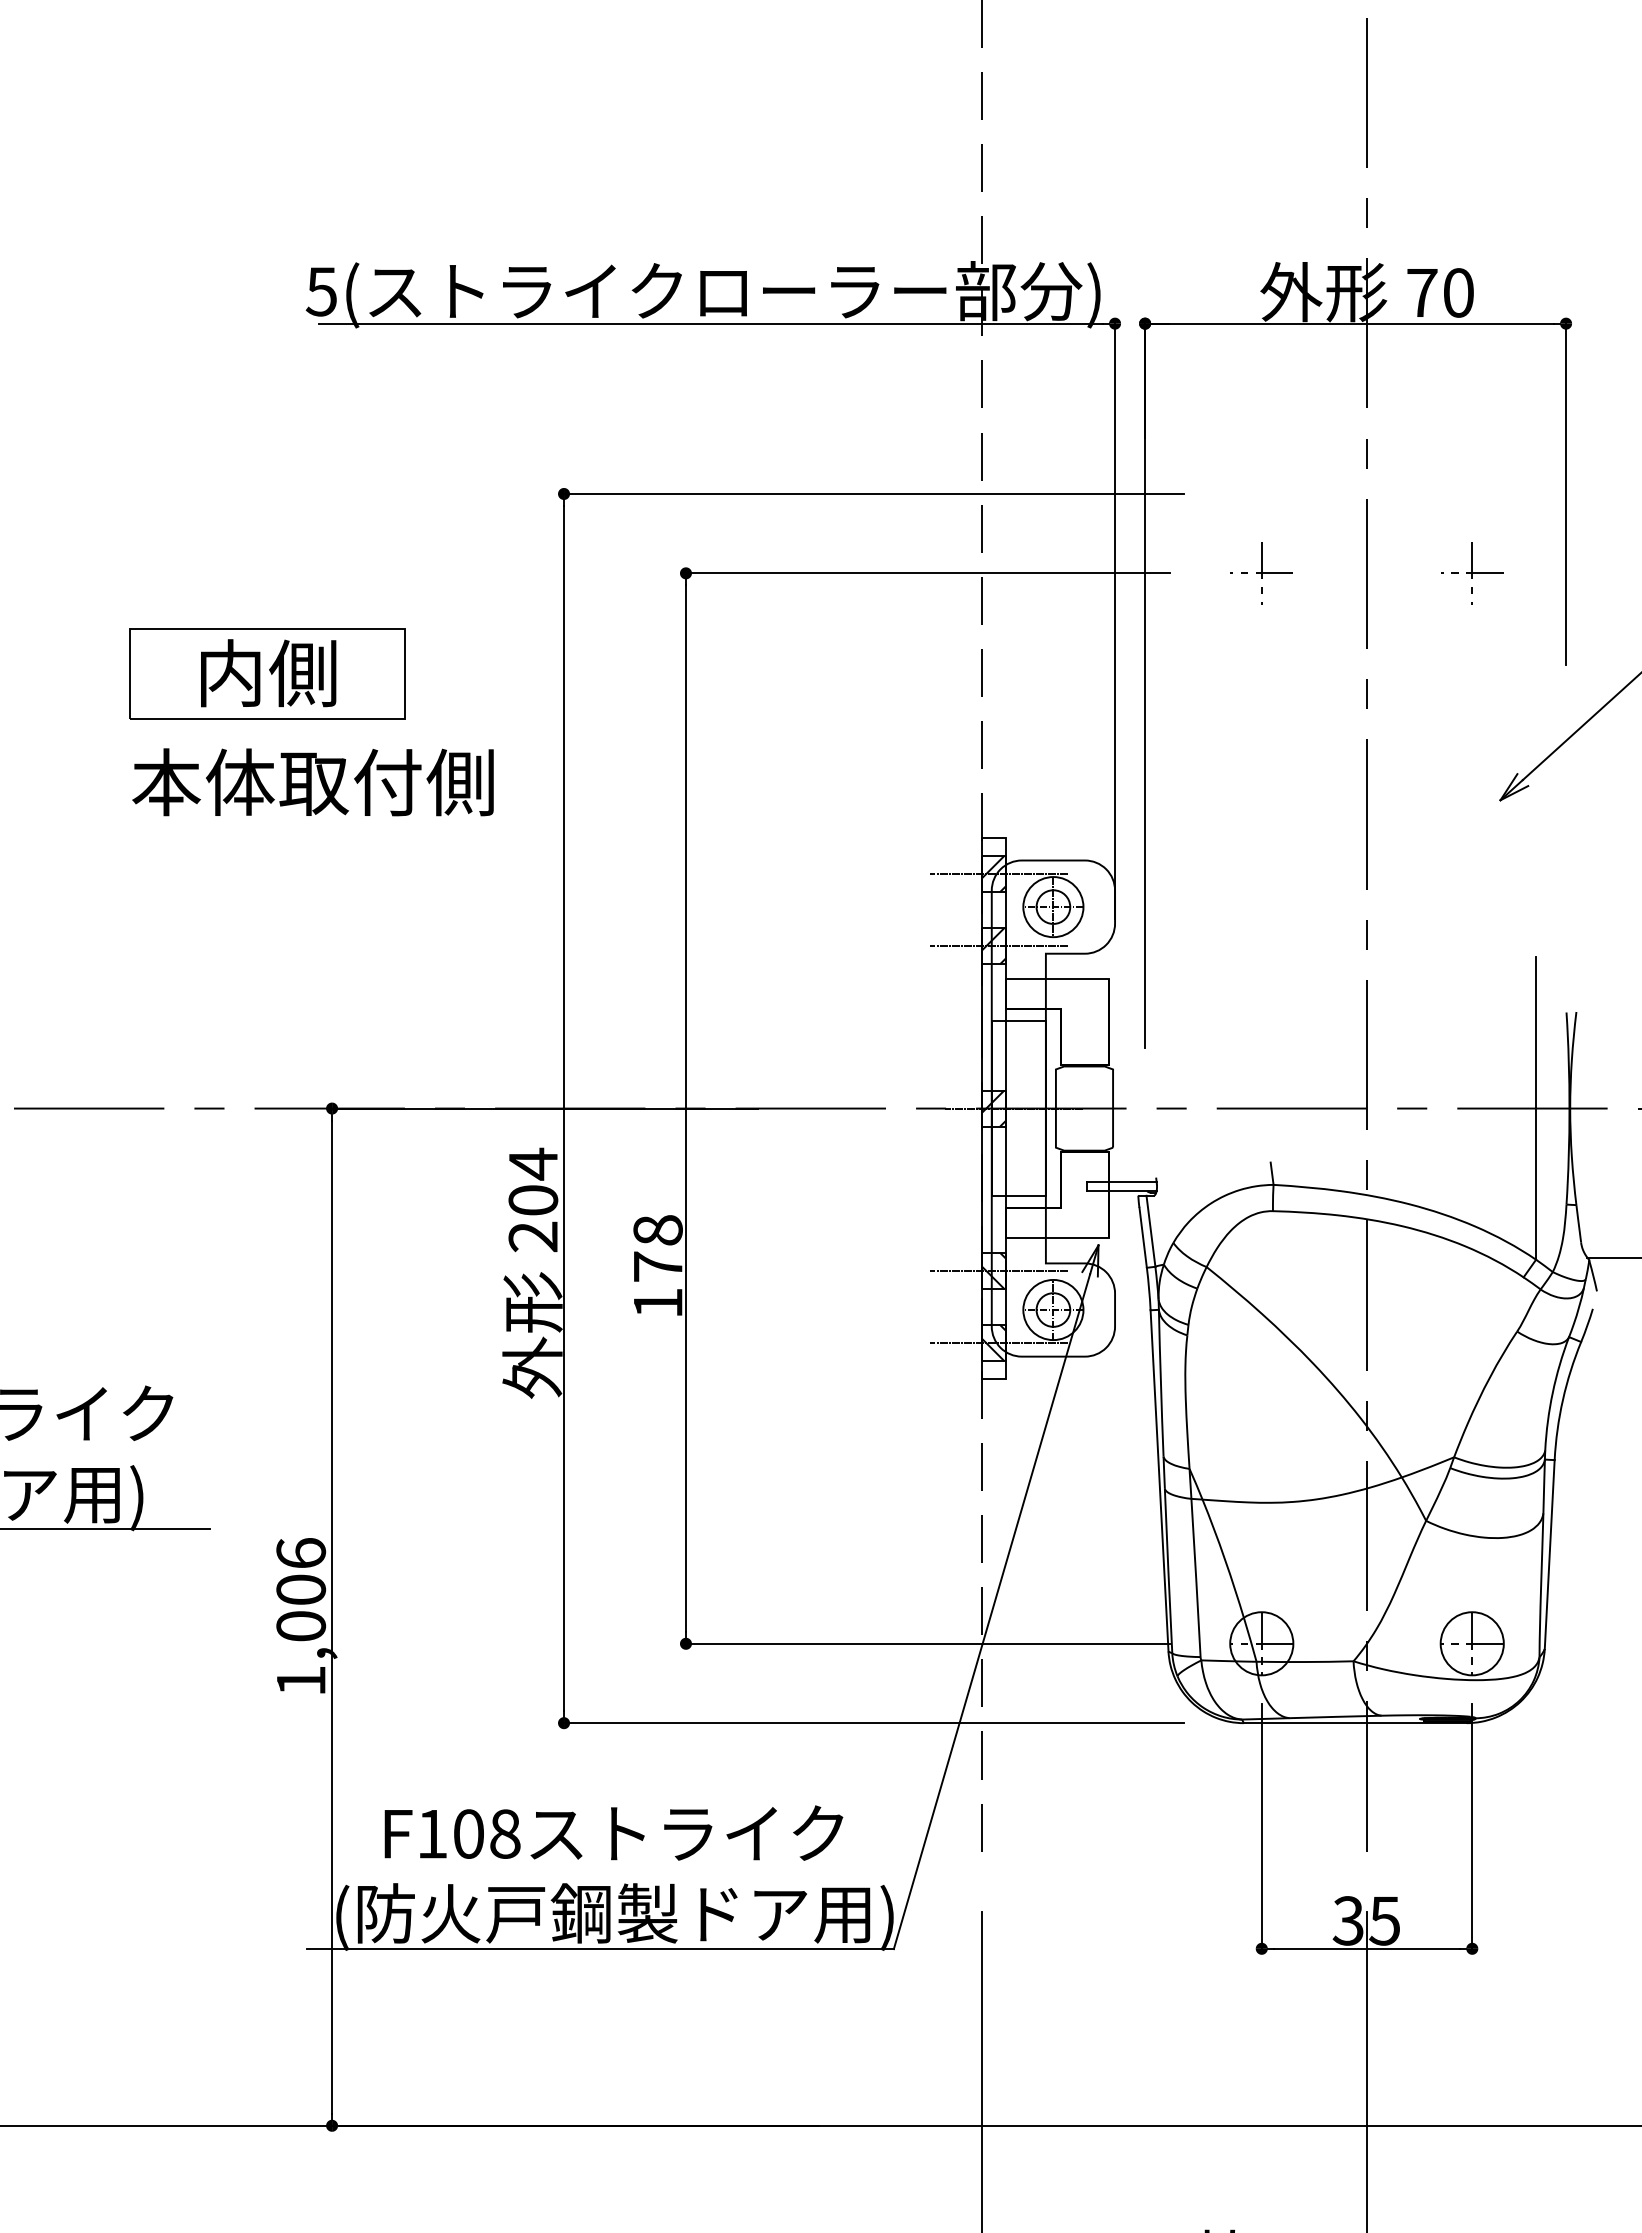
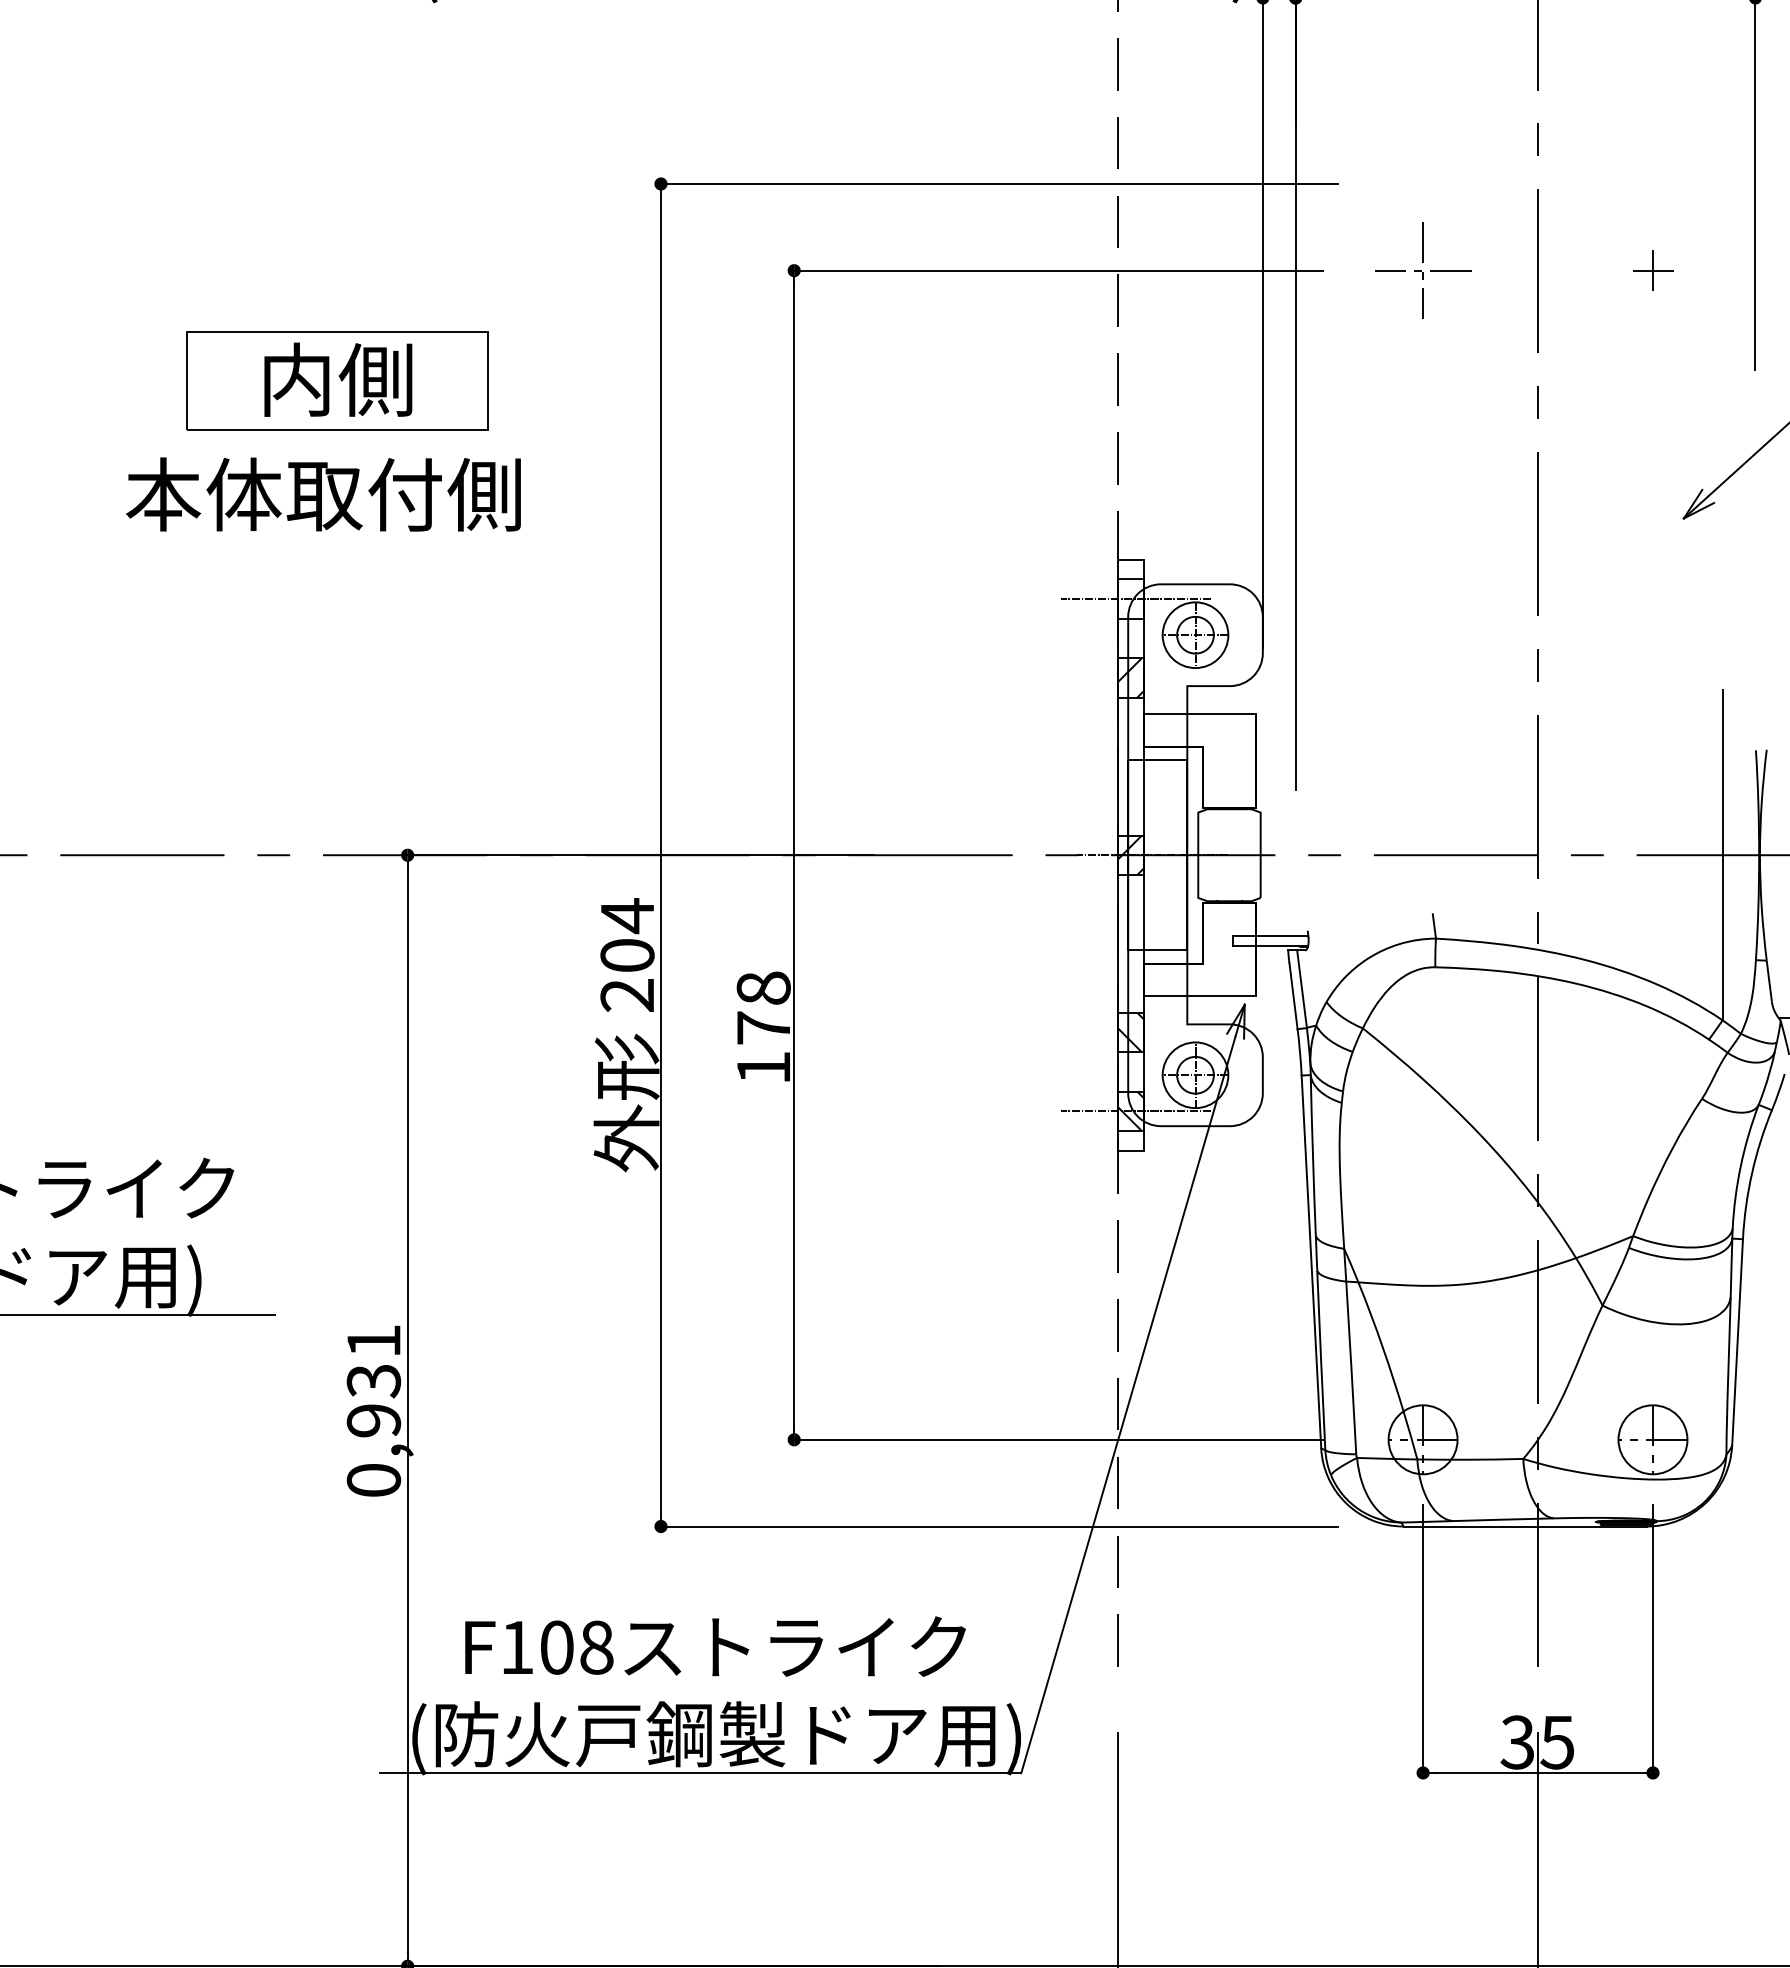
part: (1261, 573) -> (1422, 270), size x1.4
part: (1472, 573) -> (1653, 270), size x0.6
text: (312, 782) -> (322, 494), moved
hatch: (994, 874) -> (1131, 599), removed
line: (998, 946) -> (1135, 678), removed
line: (998, 1270) -> (1135, 1032), removed
text: (301, 1616) -> (374, 1410), 1,006 -> 0,931

